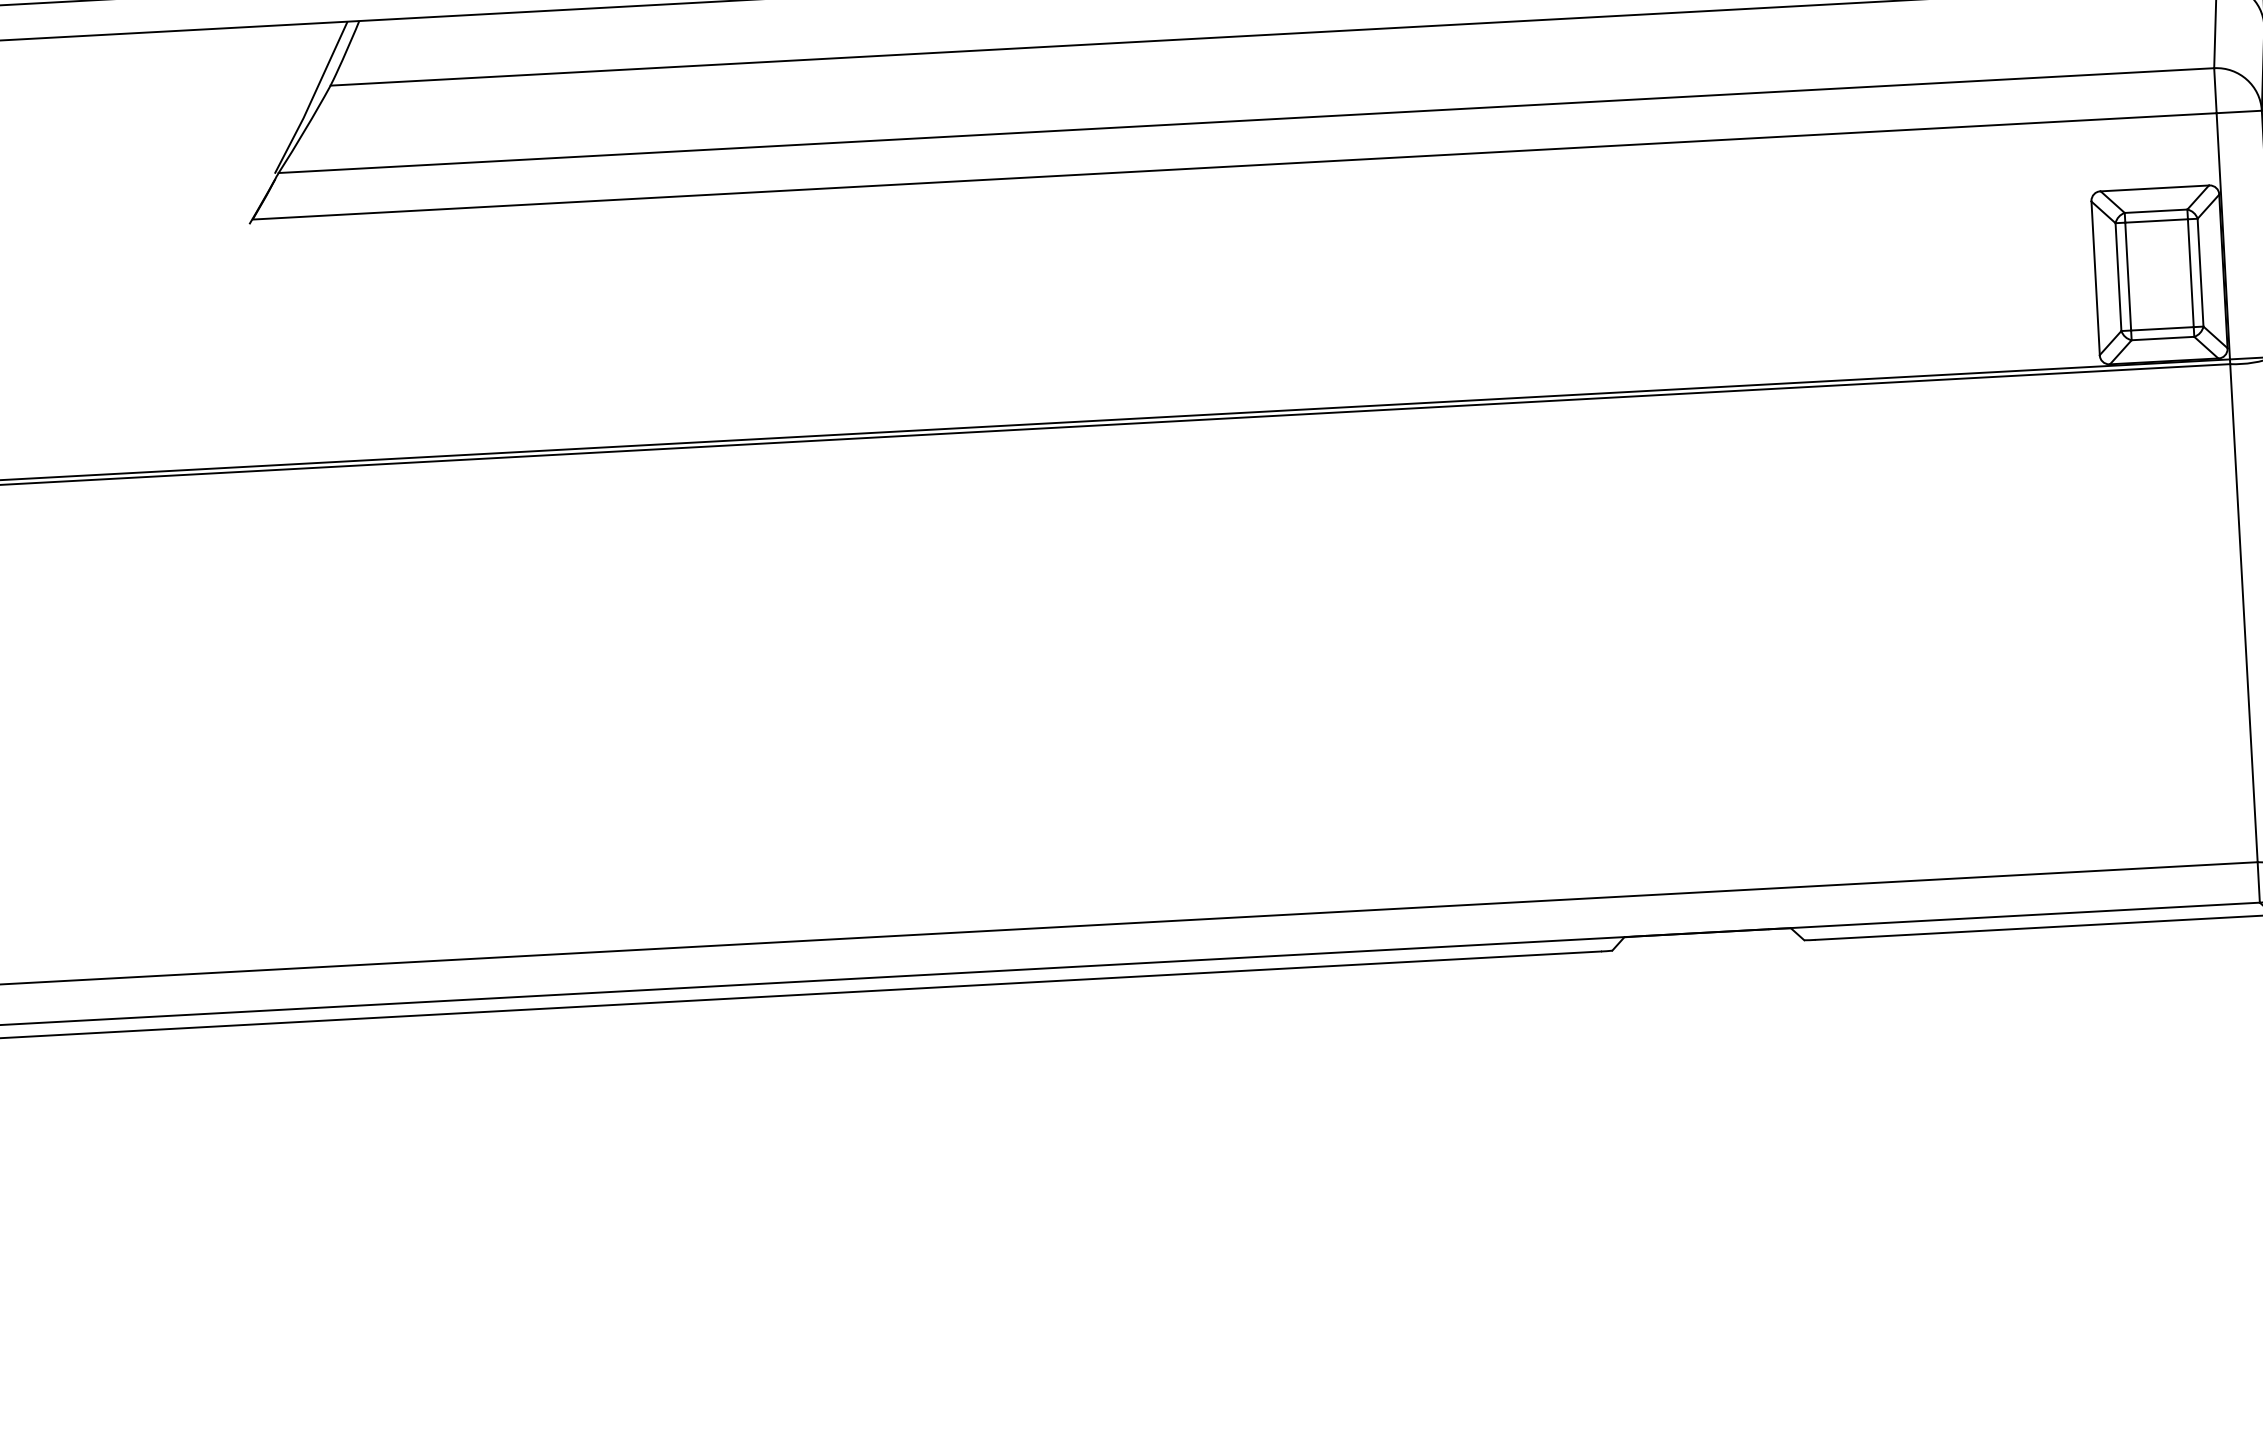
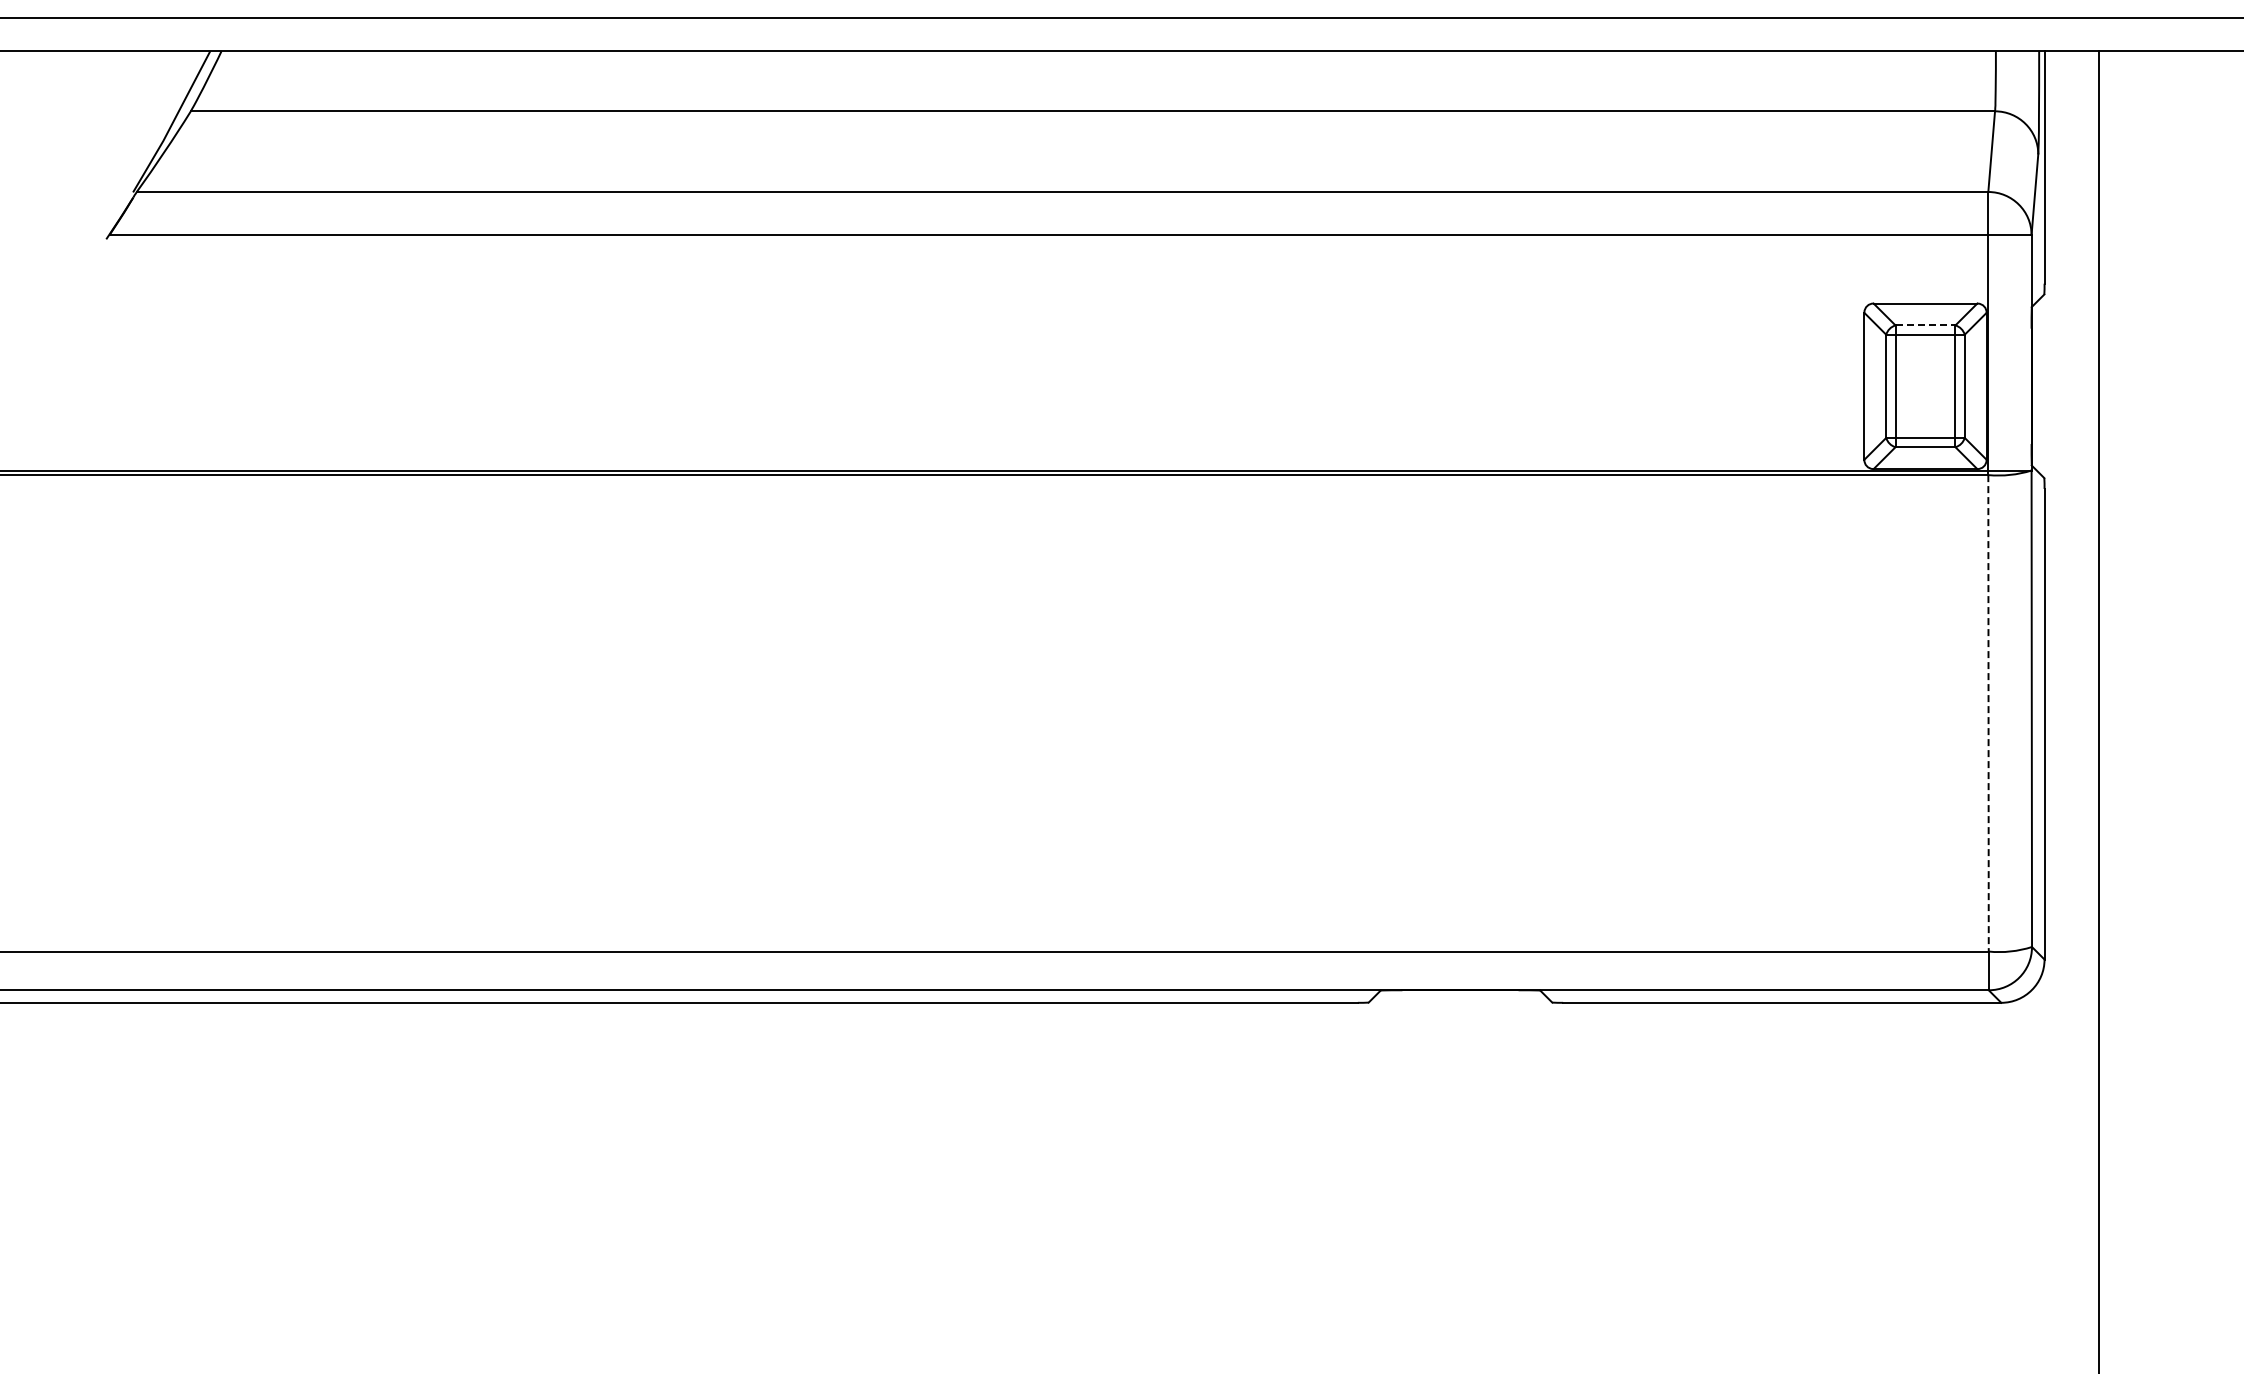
line: (2156, 211) -> (1925, 325), solid -> dashed
line: (2243, 613) -> (1988, 713), solid -> dashed

